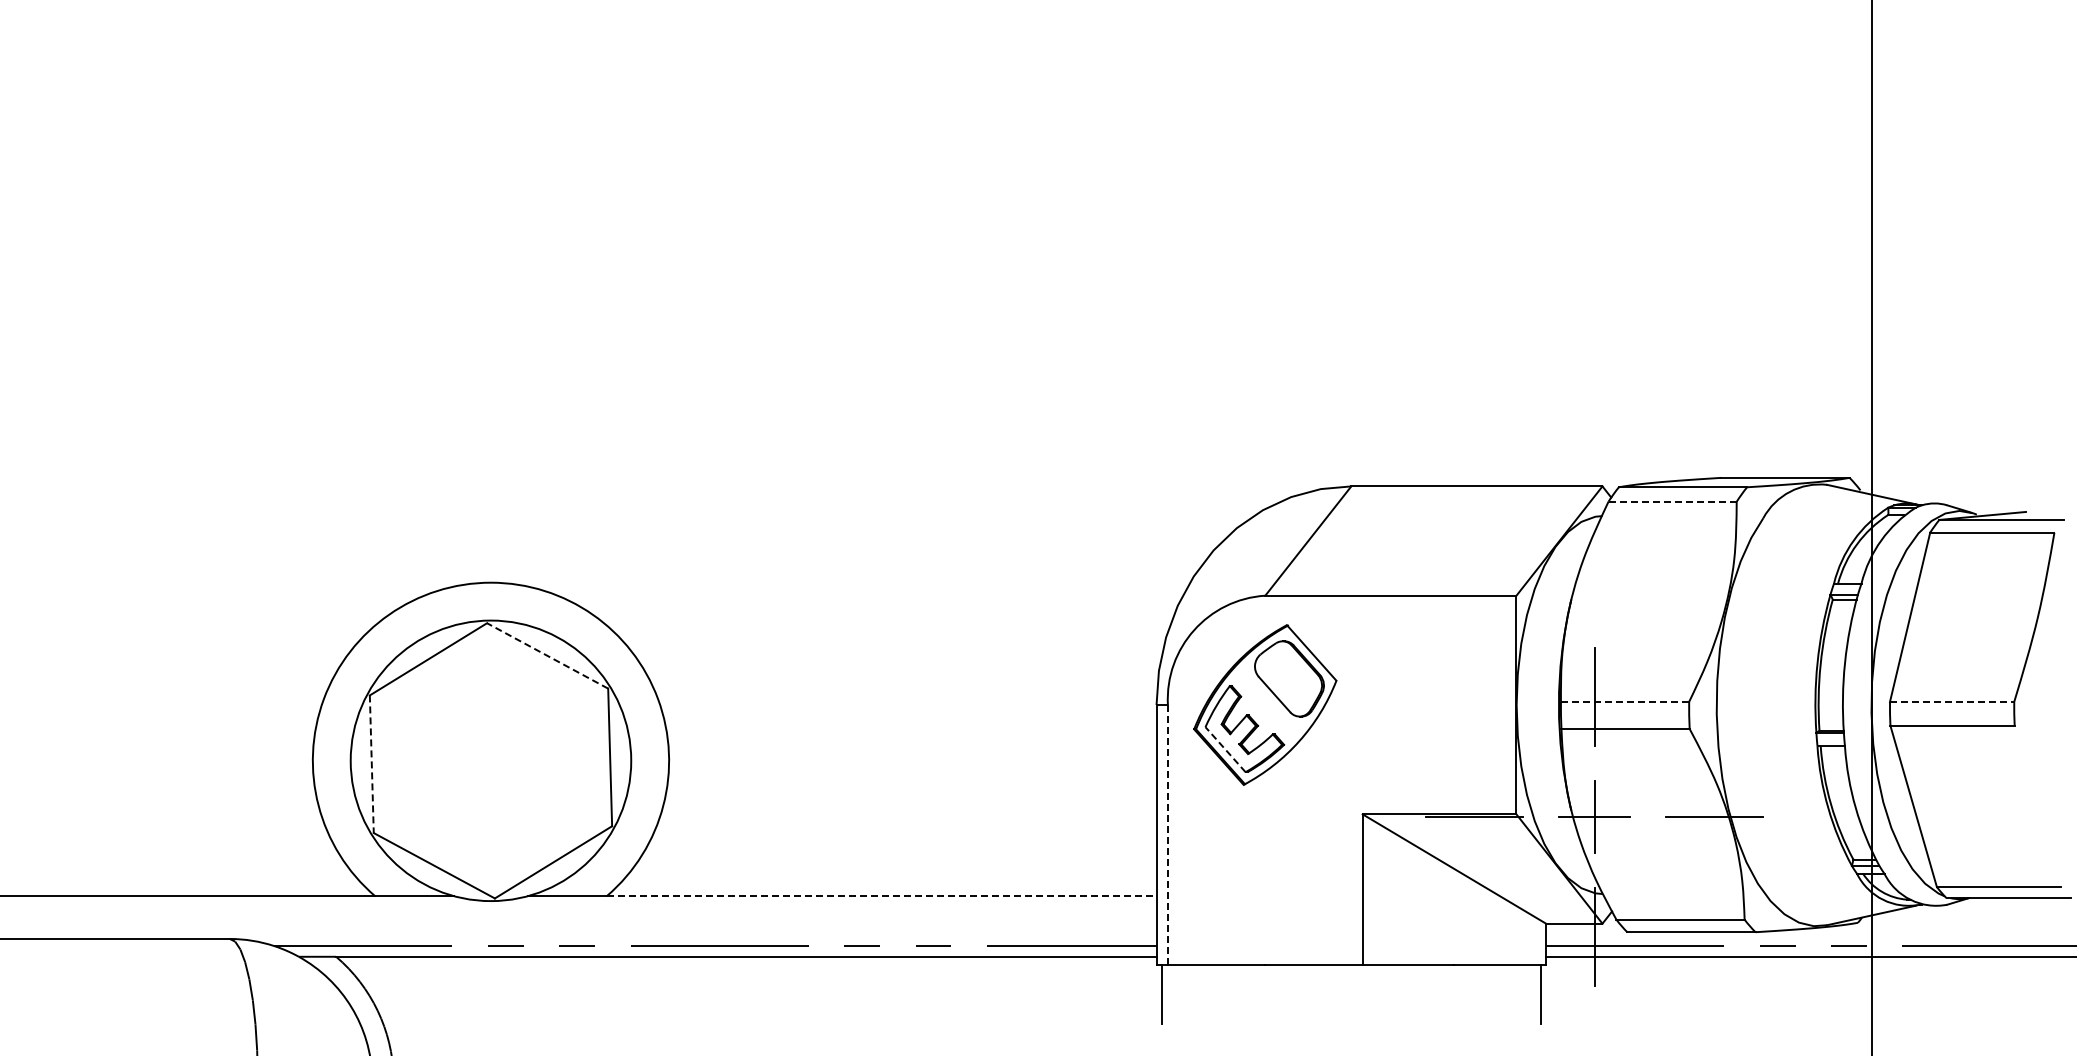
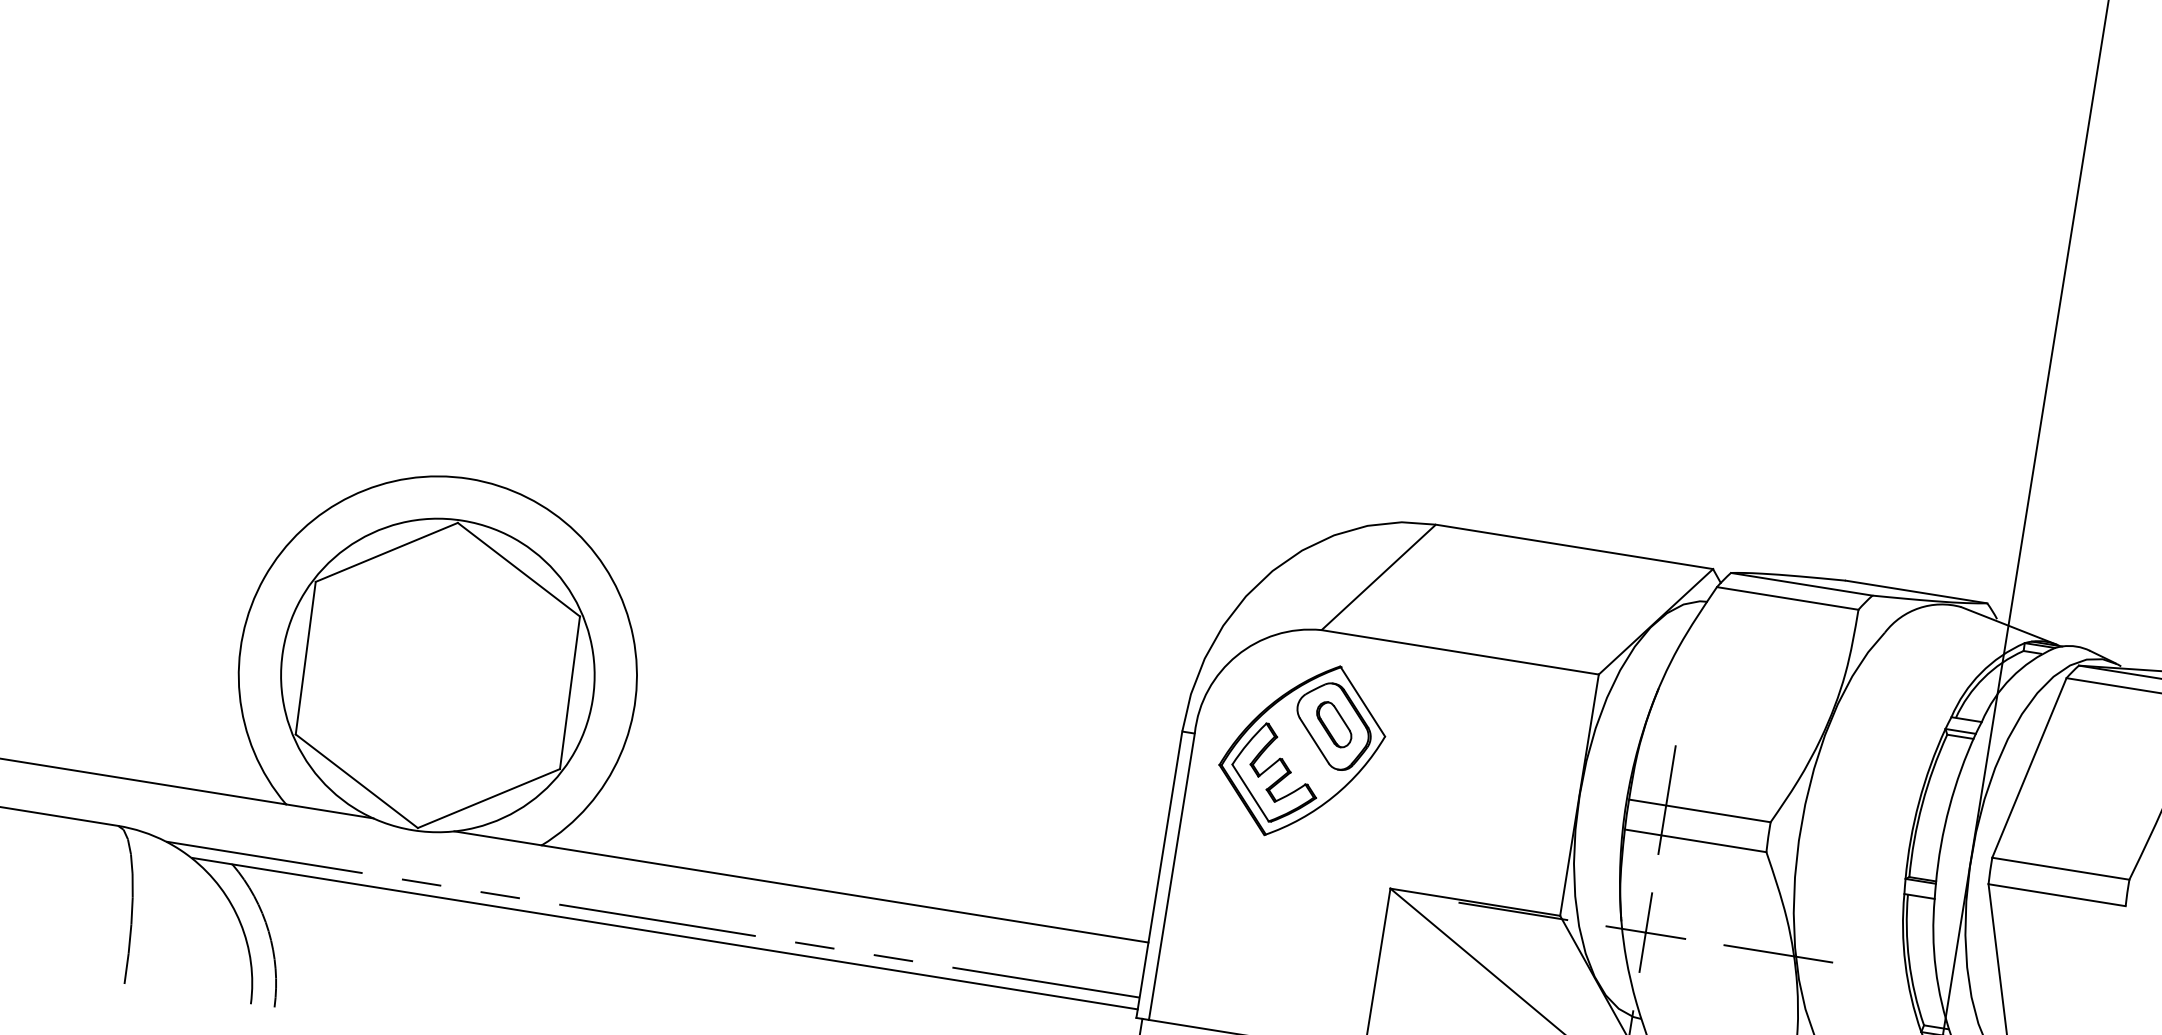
line: (1672, 501) -> (1787, 598), dashed -> solid
line: (547, 655) -> (518, 569), dashed -> solid
part: (1289, 677) -> (1333, 724), added
line: (1624, 701) -> (1699, 810), dashed -> solid
line: (1952, 701) -> (2061, 868), dashed -> solid
line: (1225, 749) -> (1250, 792), dashed -> solid
line: (371, 764) -> (305, 658), dashed -> solid
line: (1167, 834) -> (1171, 876), dashed -> solid
line: (881, 896) -> (844, 894), dashed -> solid

